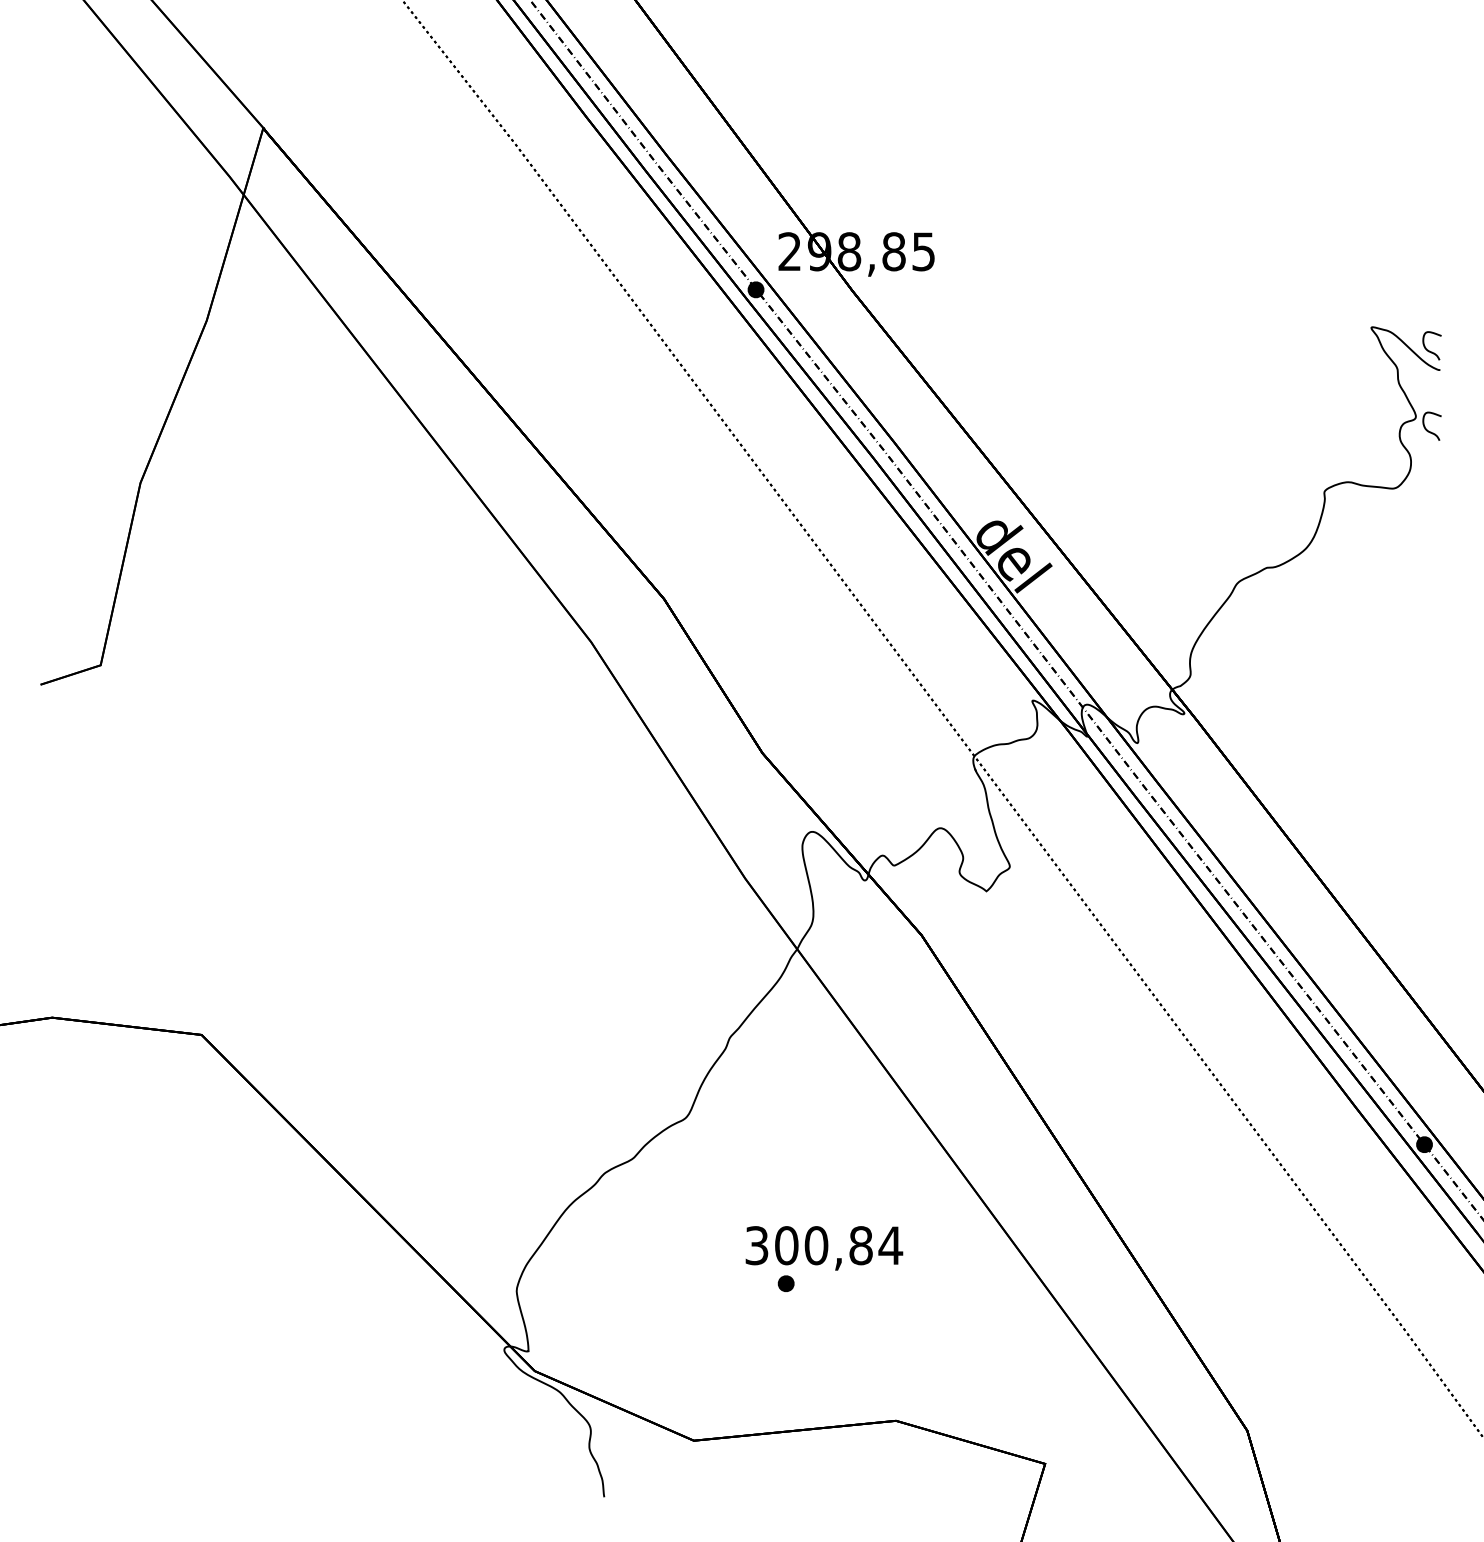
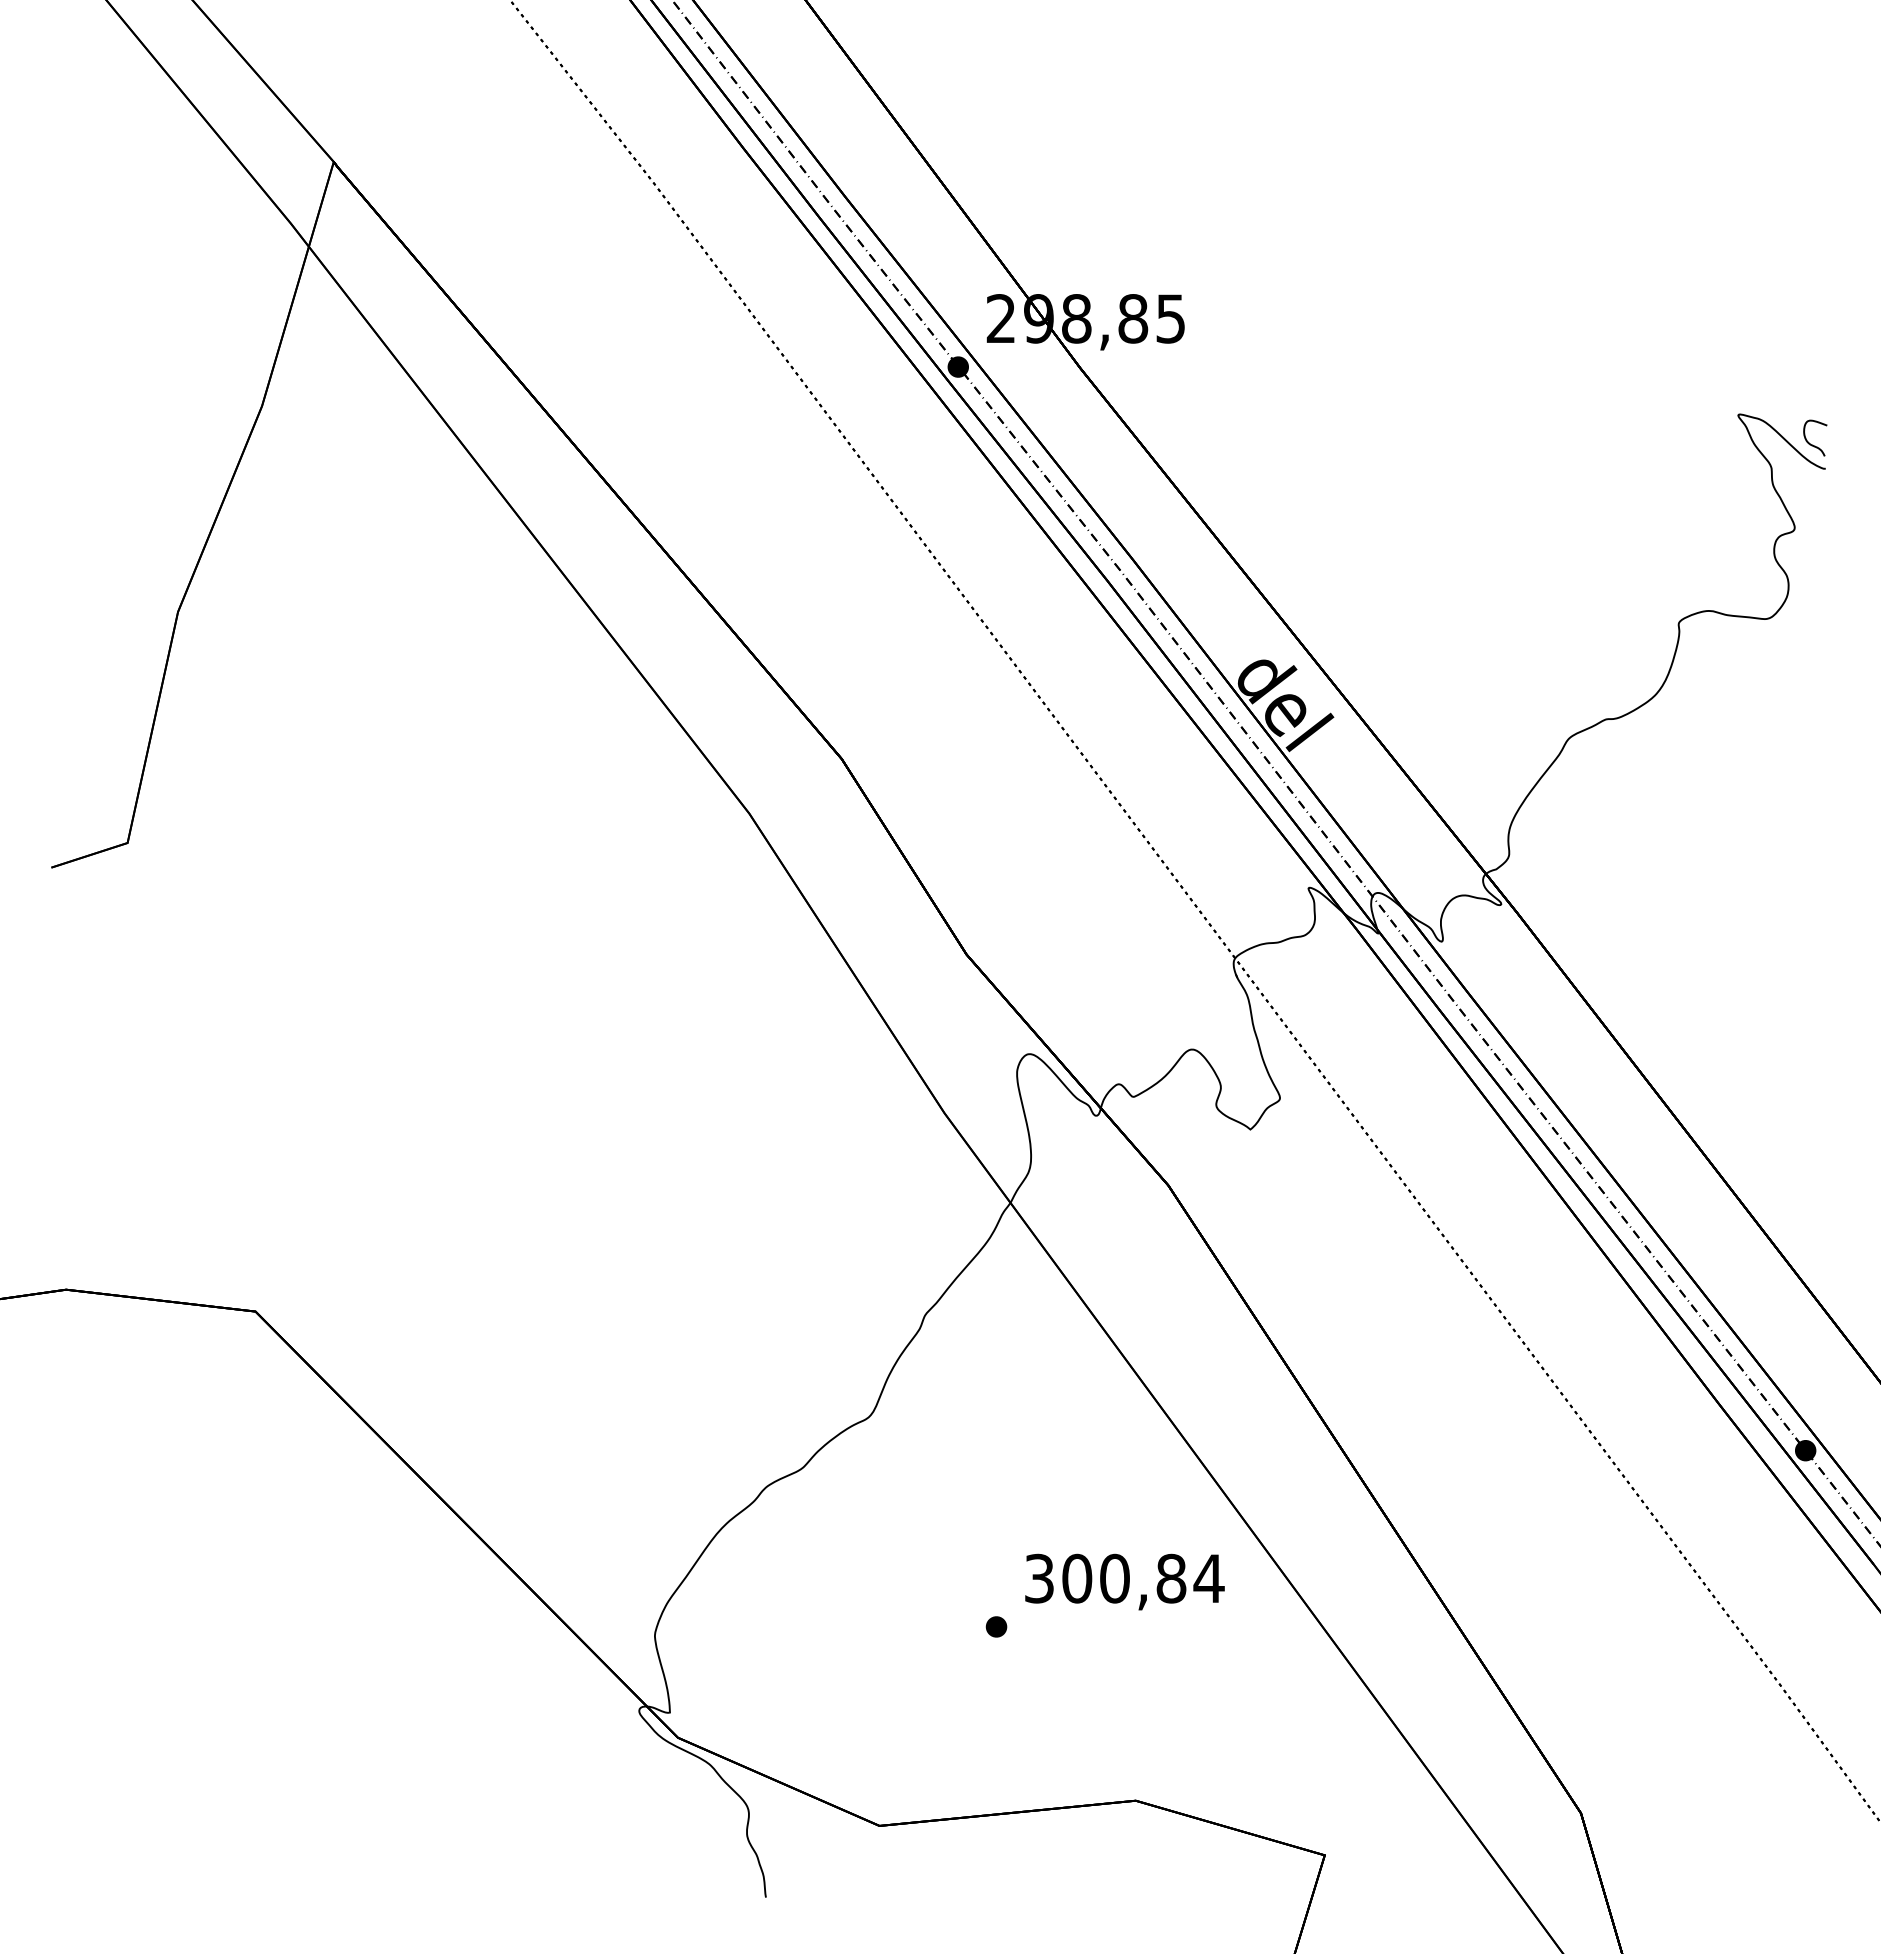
curve: (1429, 431) -> (1812, 546), removed
text: (824, 1247) -> (1124, 1581), moved

